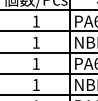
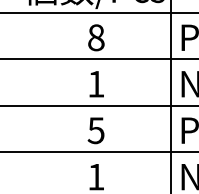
text: (35, 21) -> (94, 37), 1 -> 8
text: (35, 63) -> (94, 129), 1 -> 5

